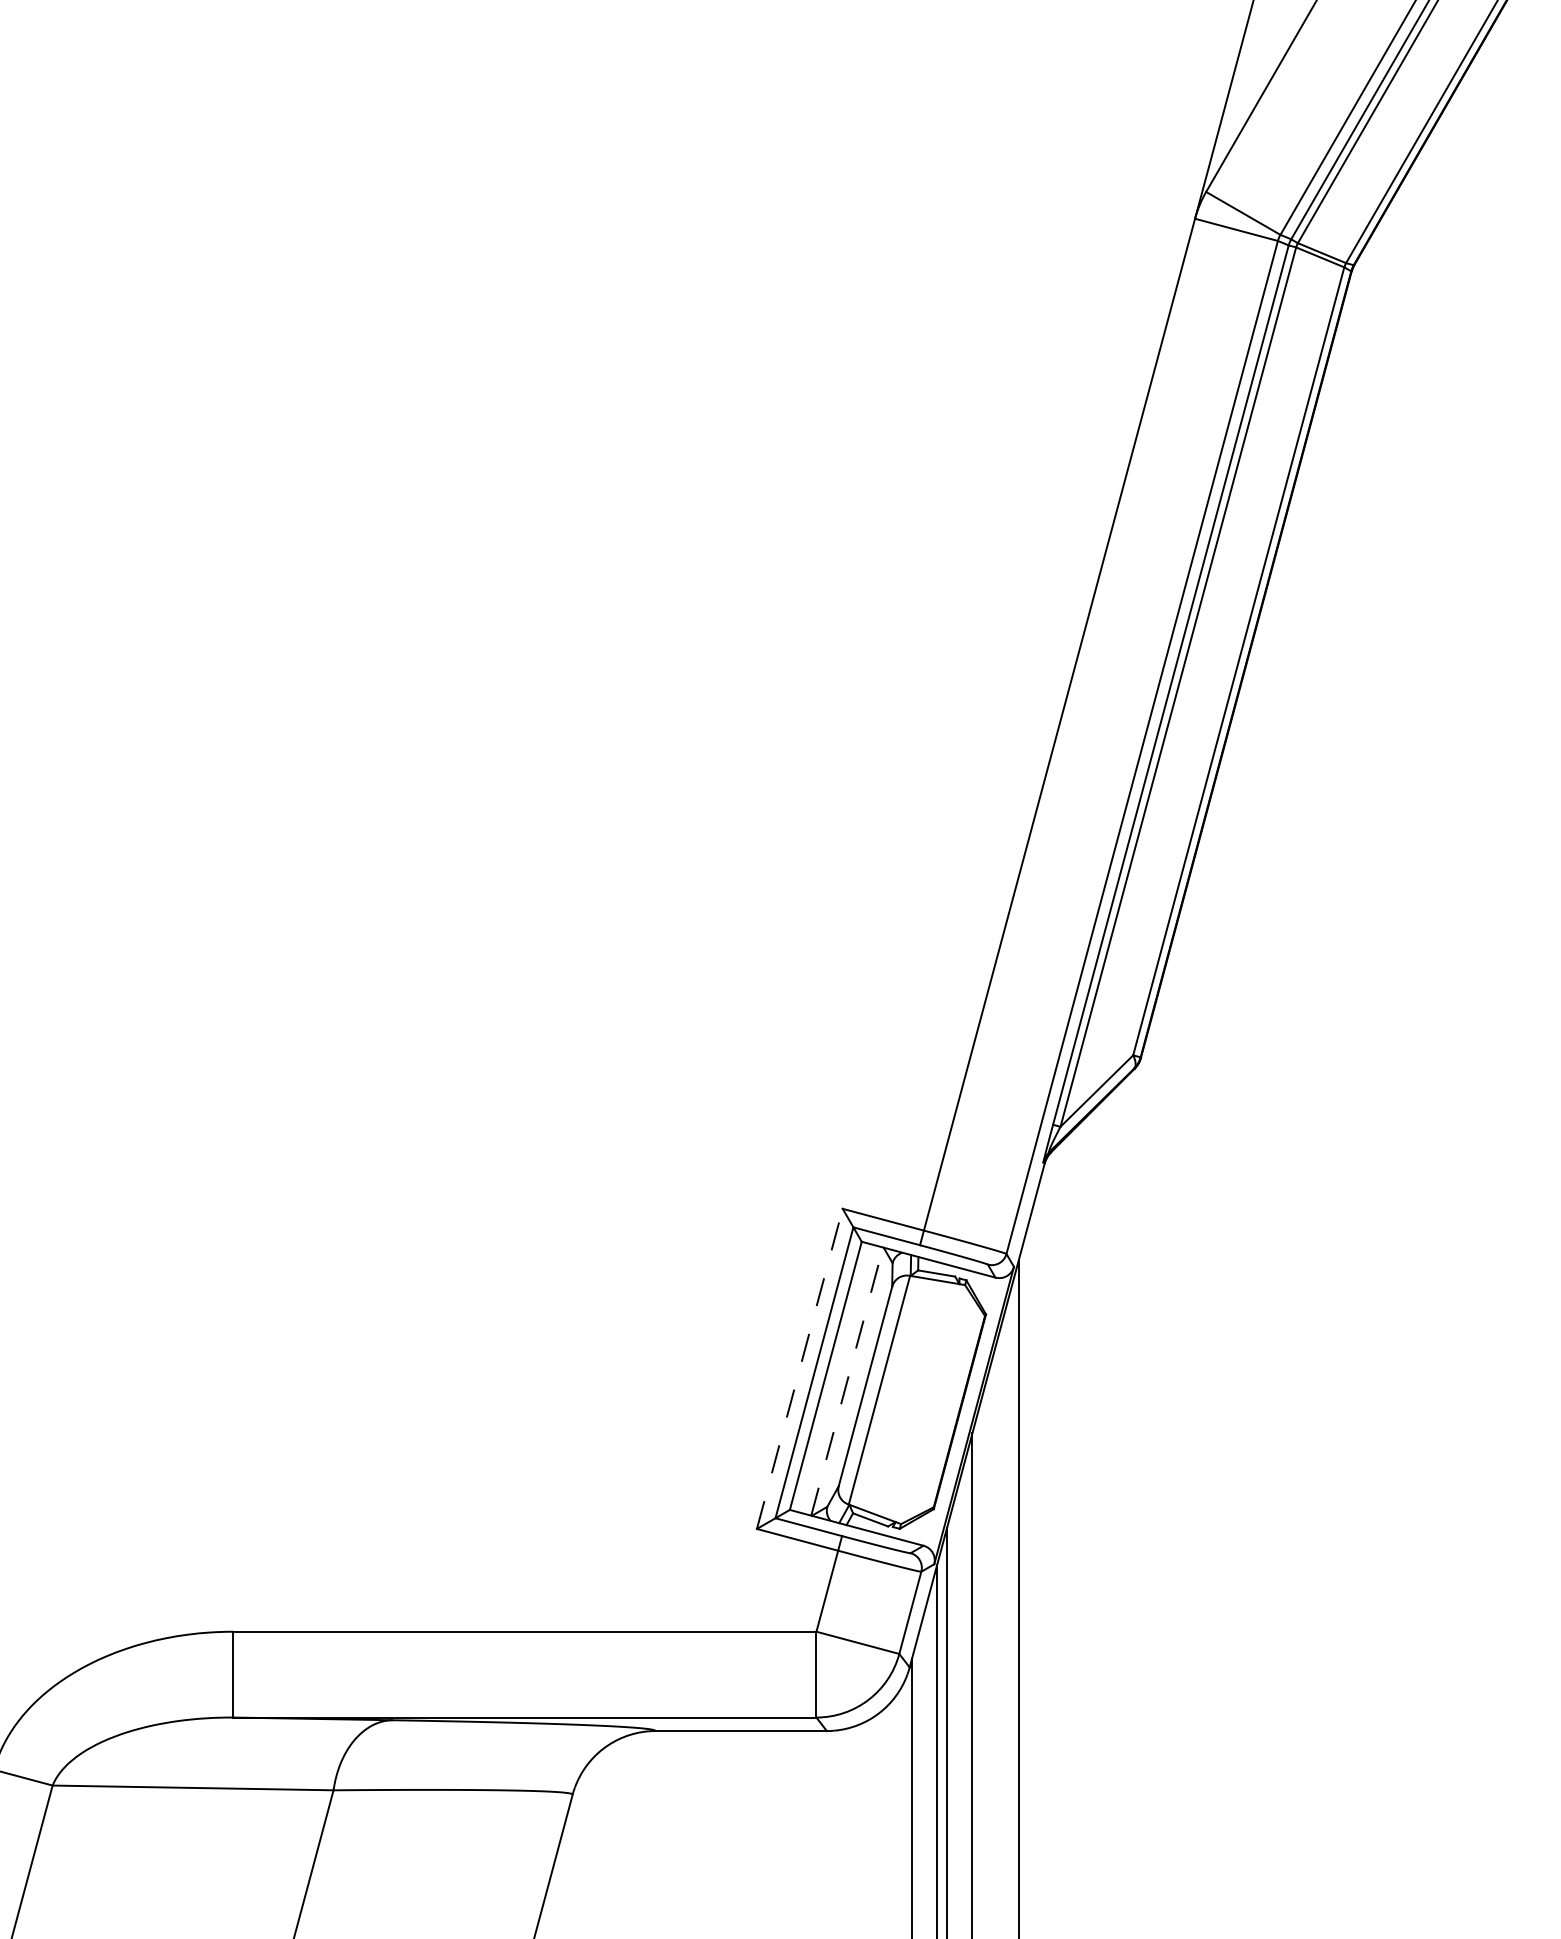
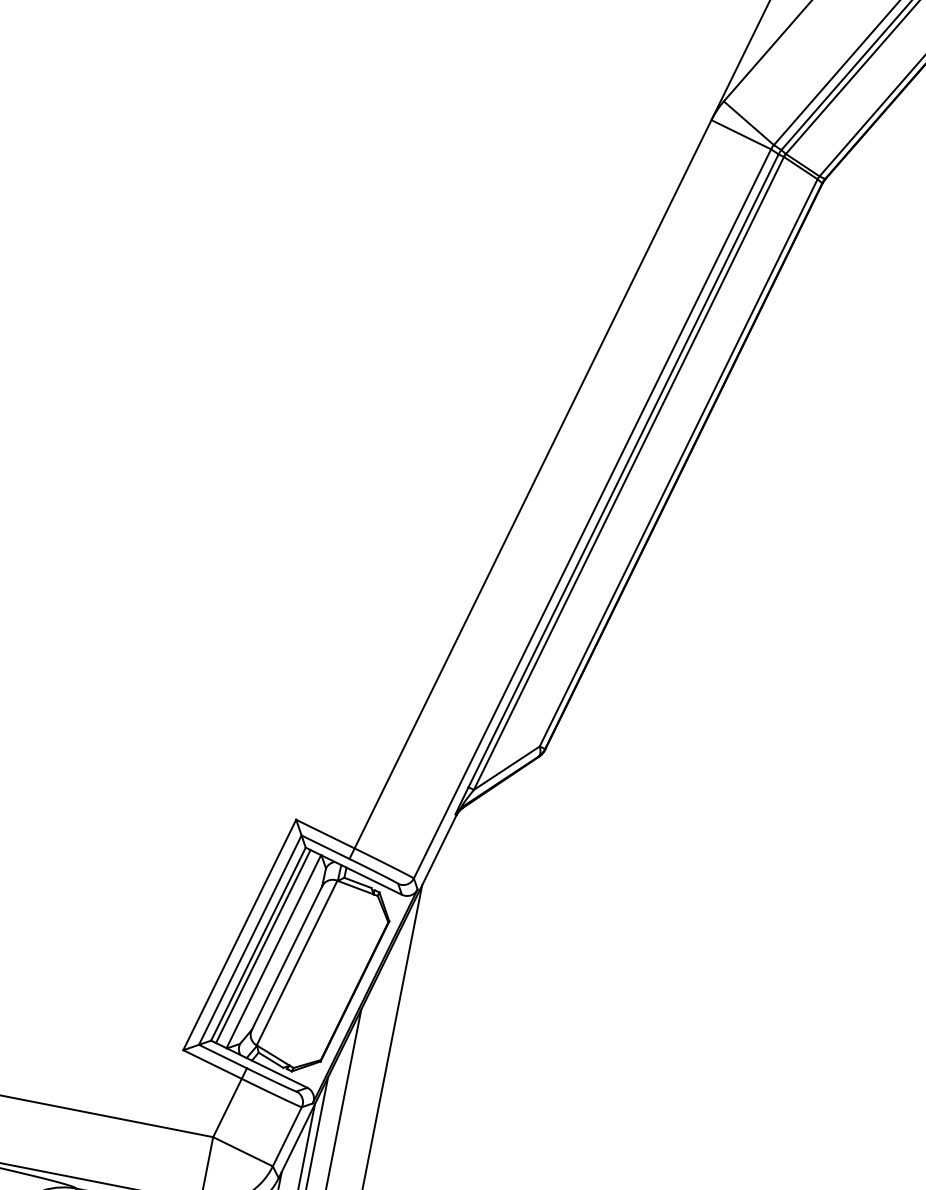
line: (799, 1368) -> (239, 934), dashed -> solid
line: (832, 1377) -> (263, 946), added
line: (847, 1381) -> (274, 951), dashed -> solid

